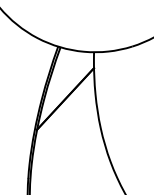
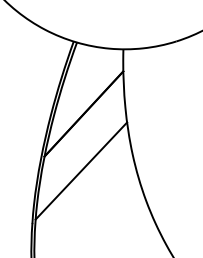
line: (63, 140) -> (81, 171), added

